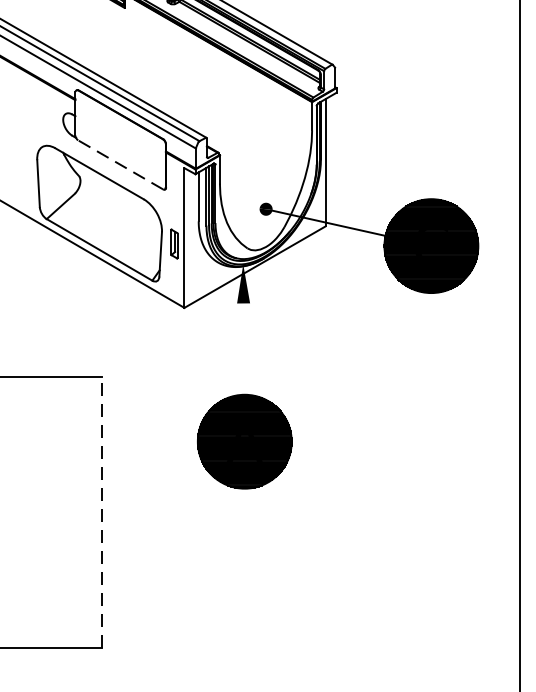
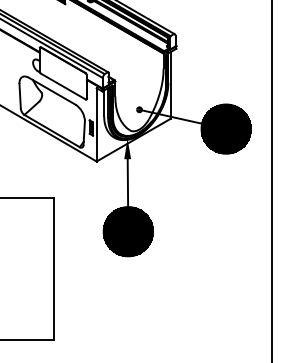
line: (121, 164) -> (63, 86), dashed -> solid
line: (243, 349) -> (127, 183), added
line: (102, 511) -> (53, 268), dashed -> solid

